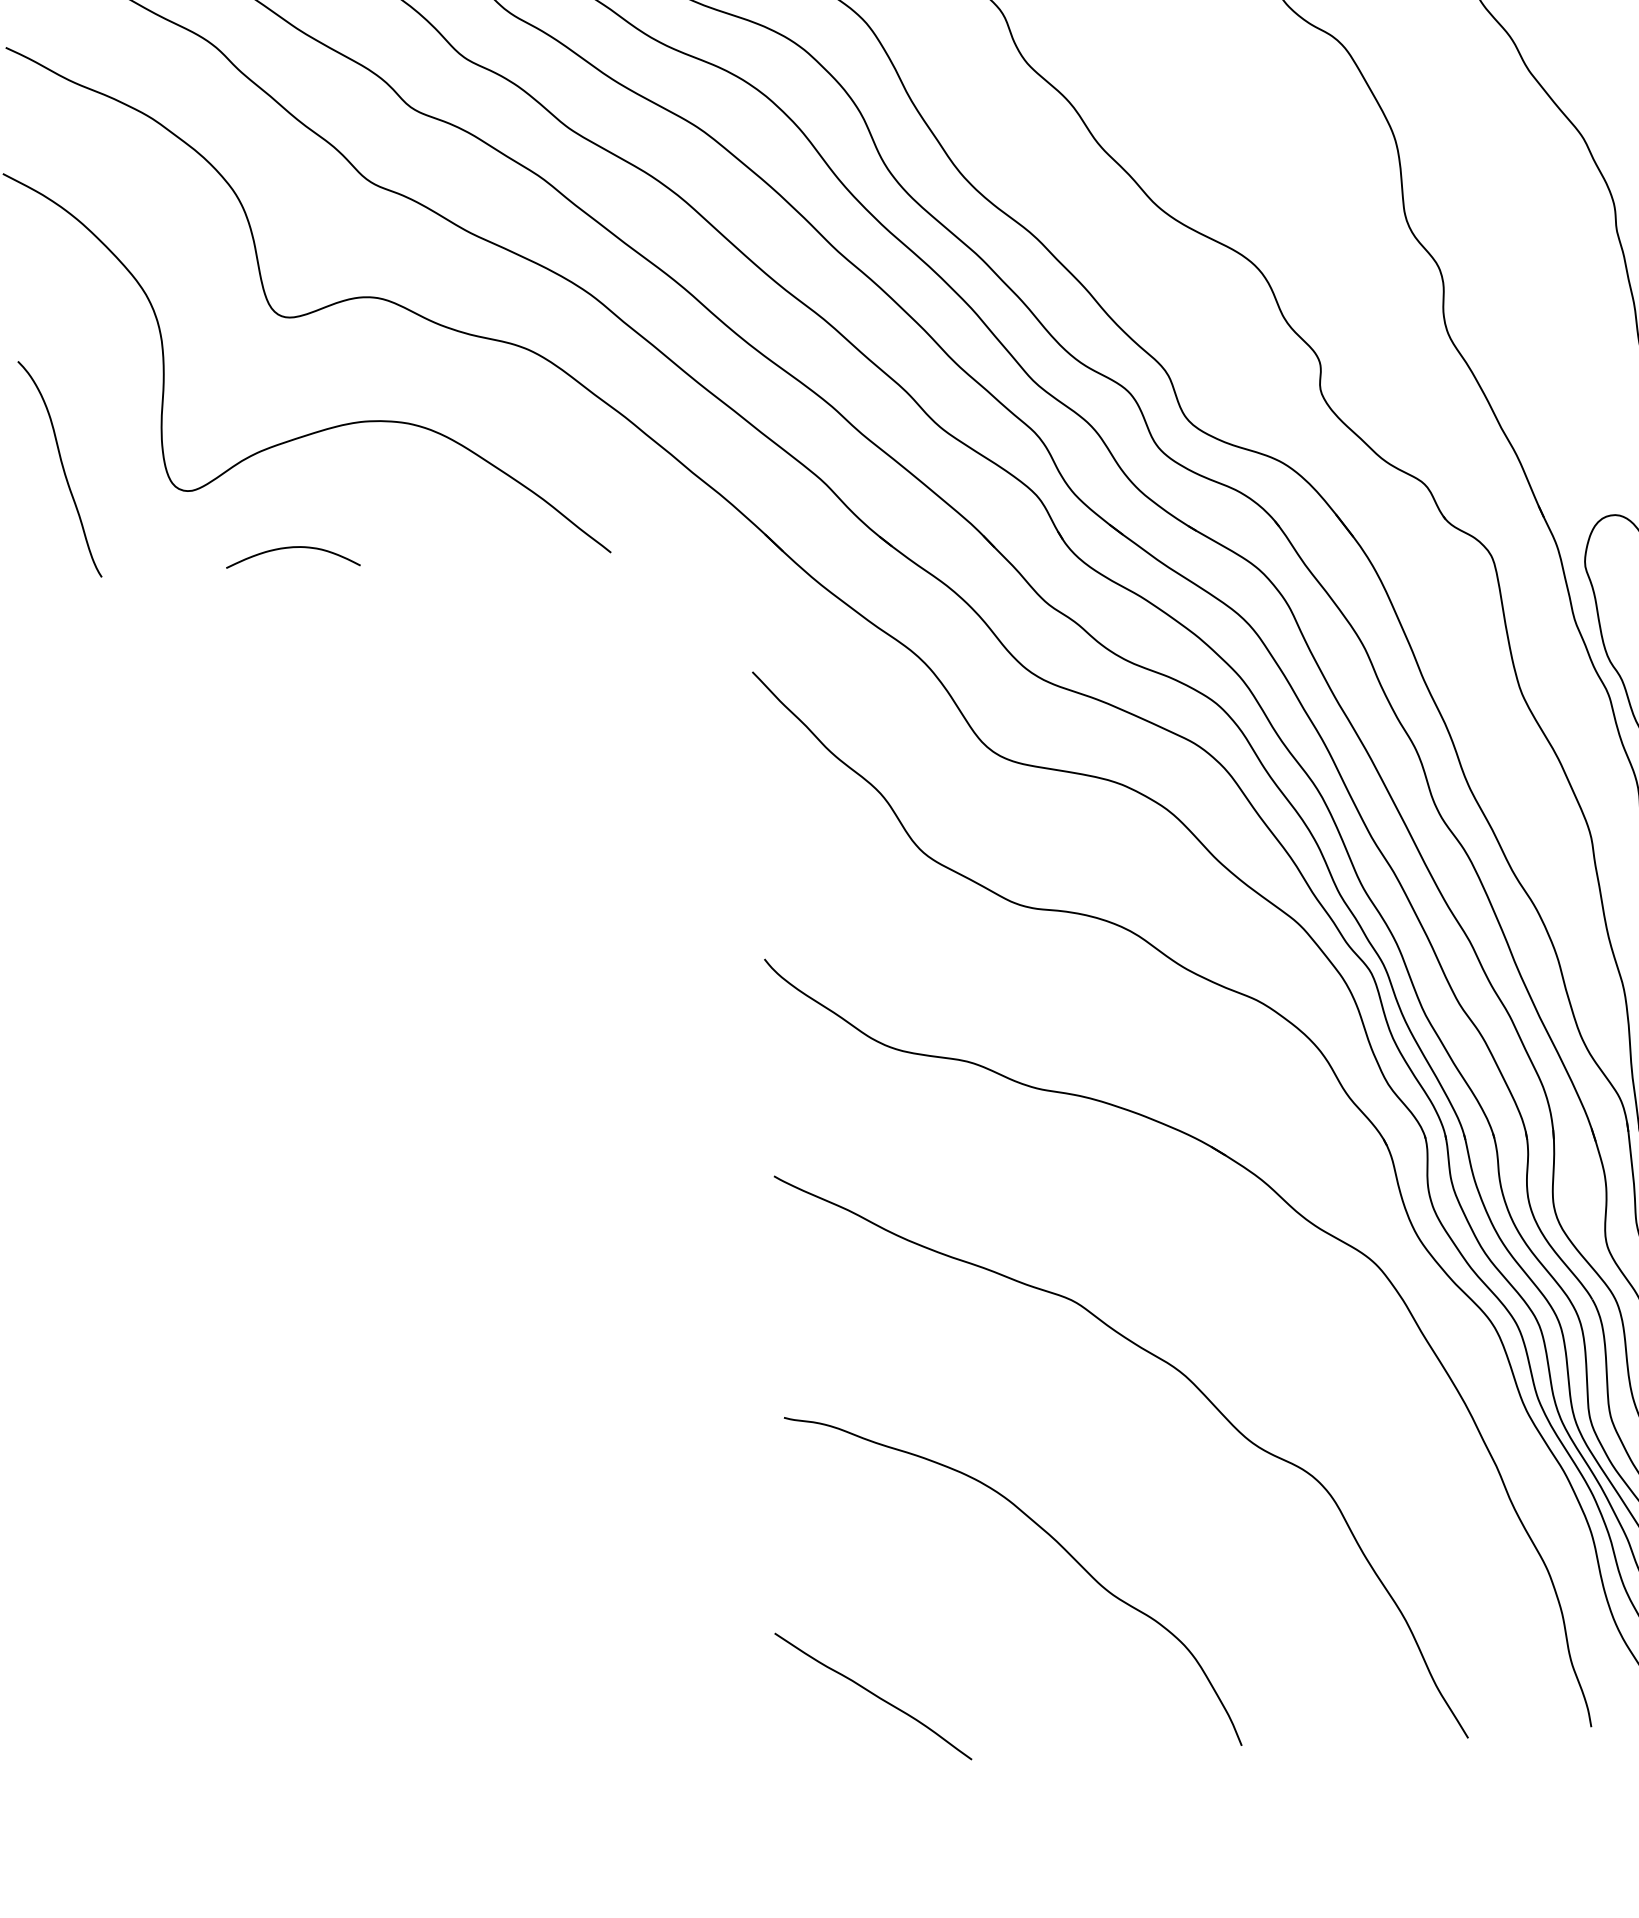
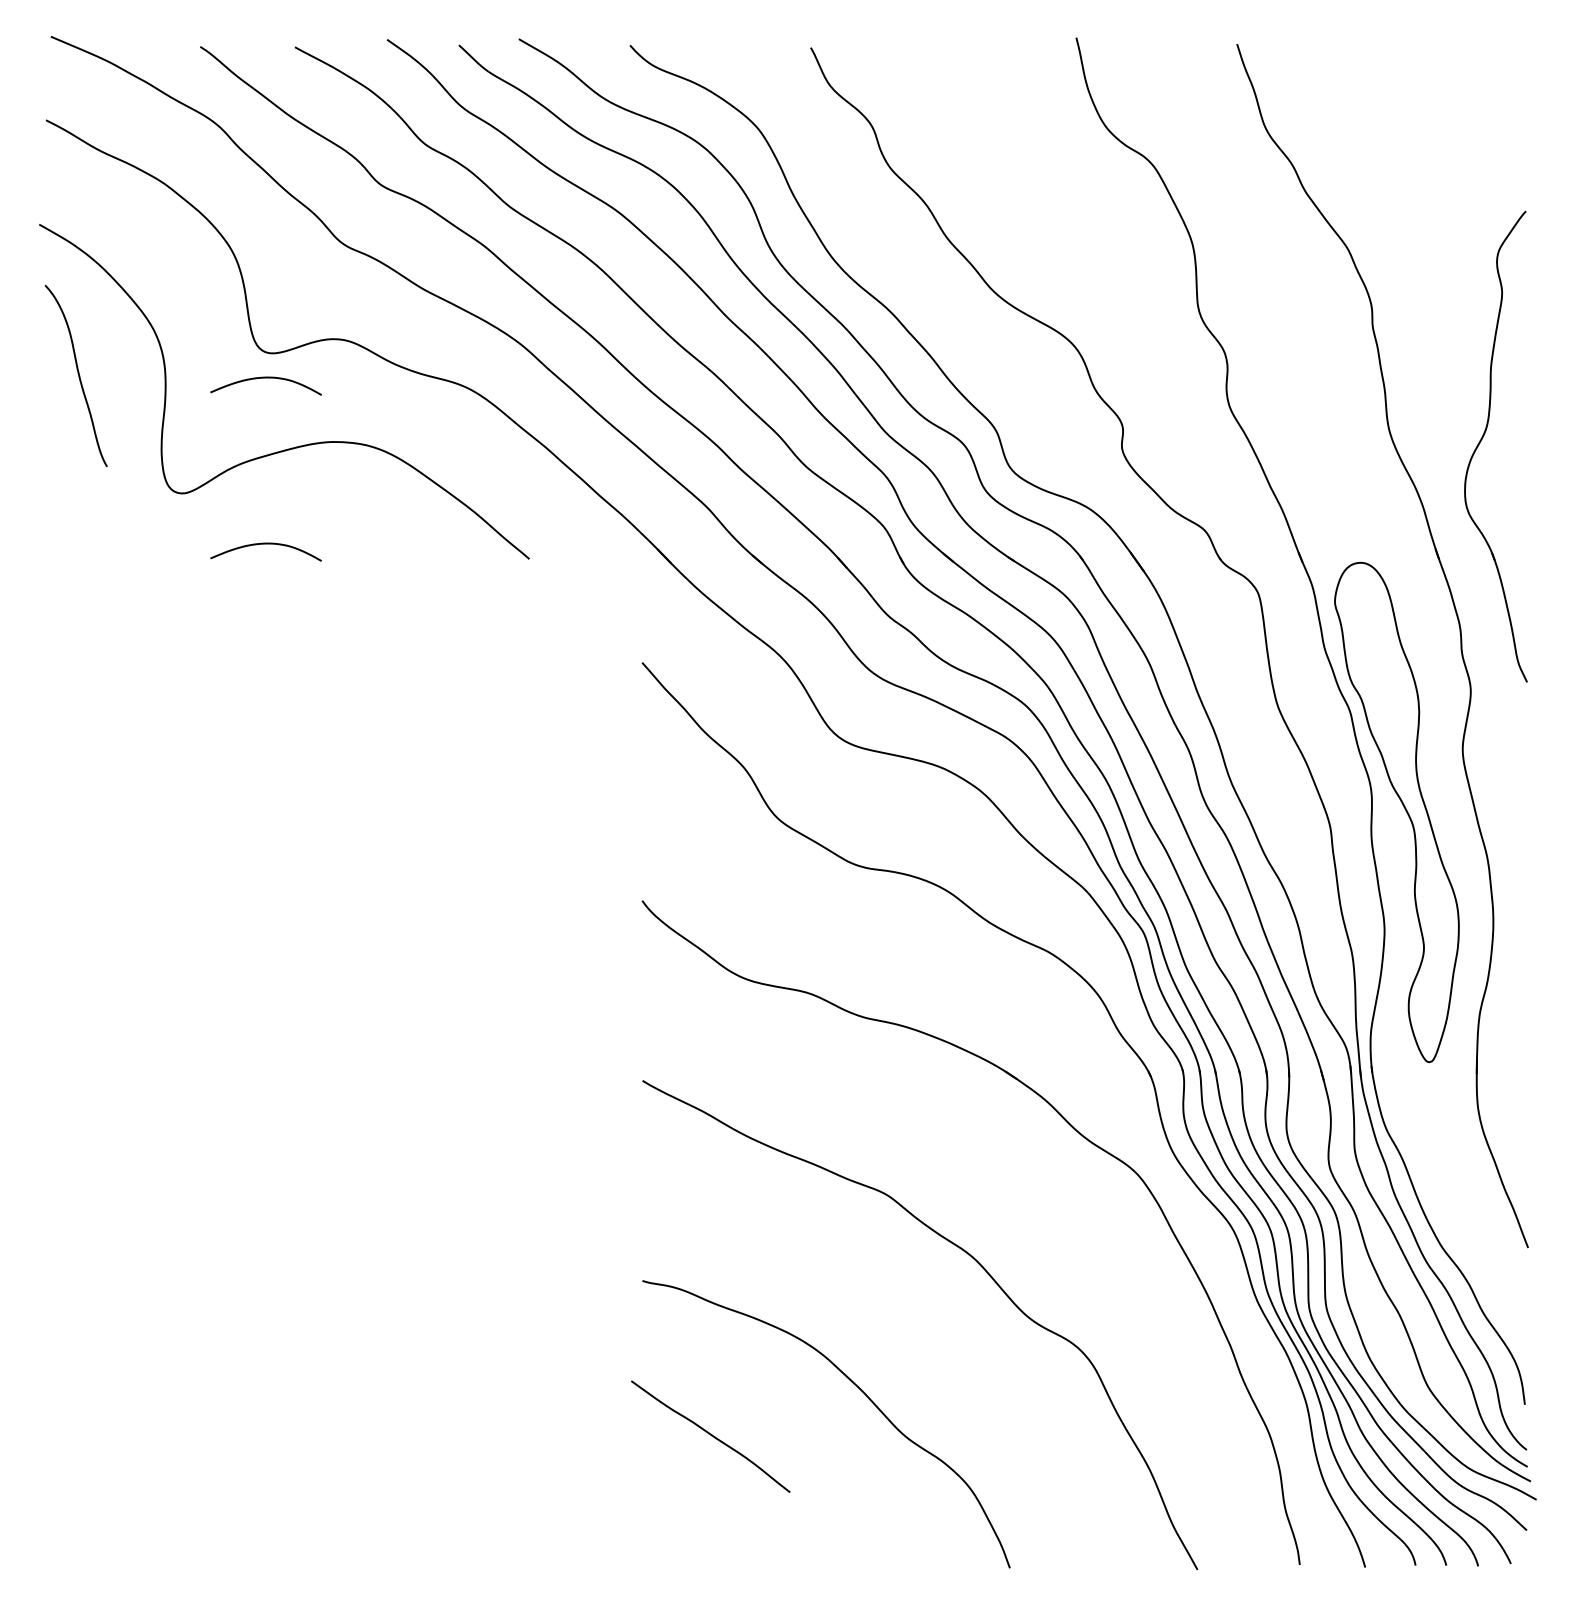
curve: (283, 348) -> (265, 378), added
curve: (62, 469) -> (78, 376), moved
curve: (872, 1695) -> (710, 1435), moved

